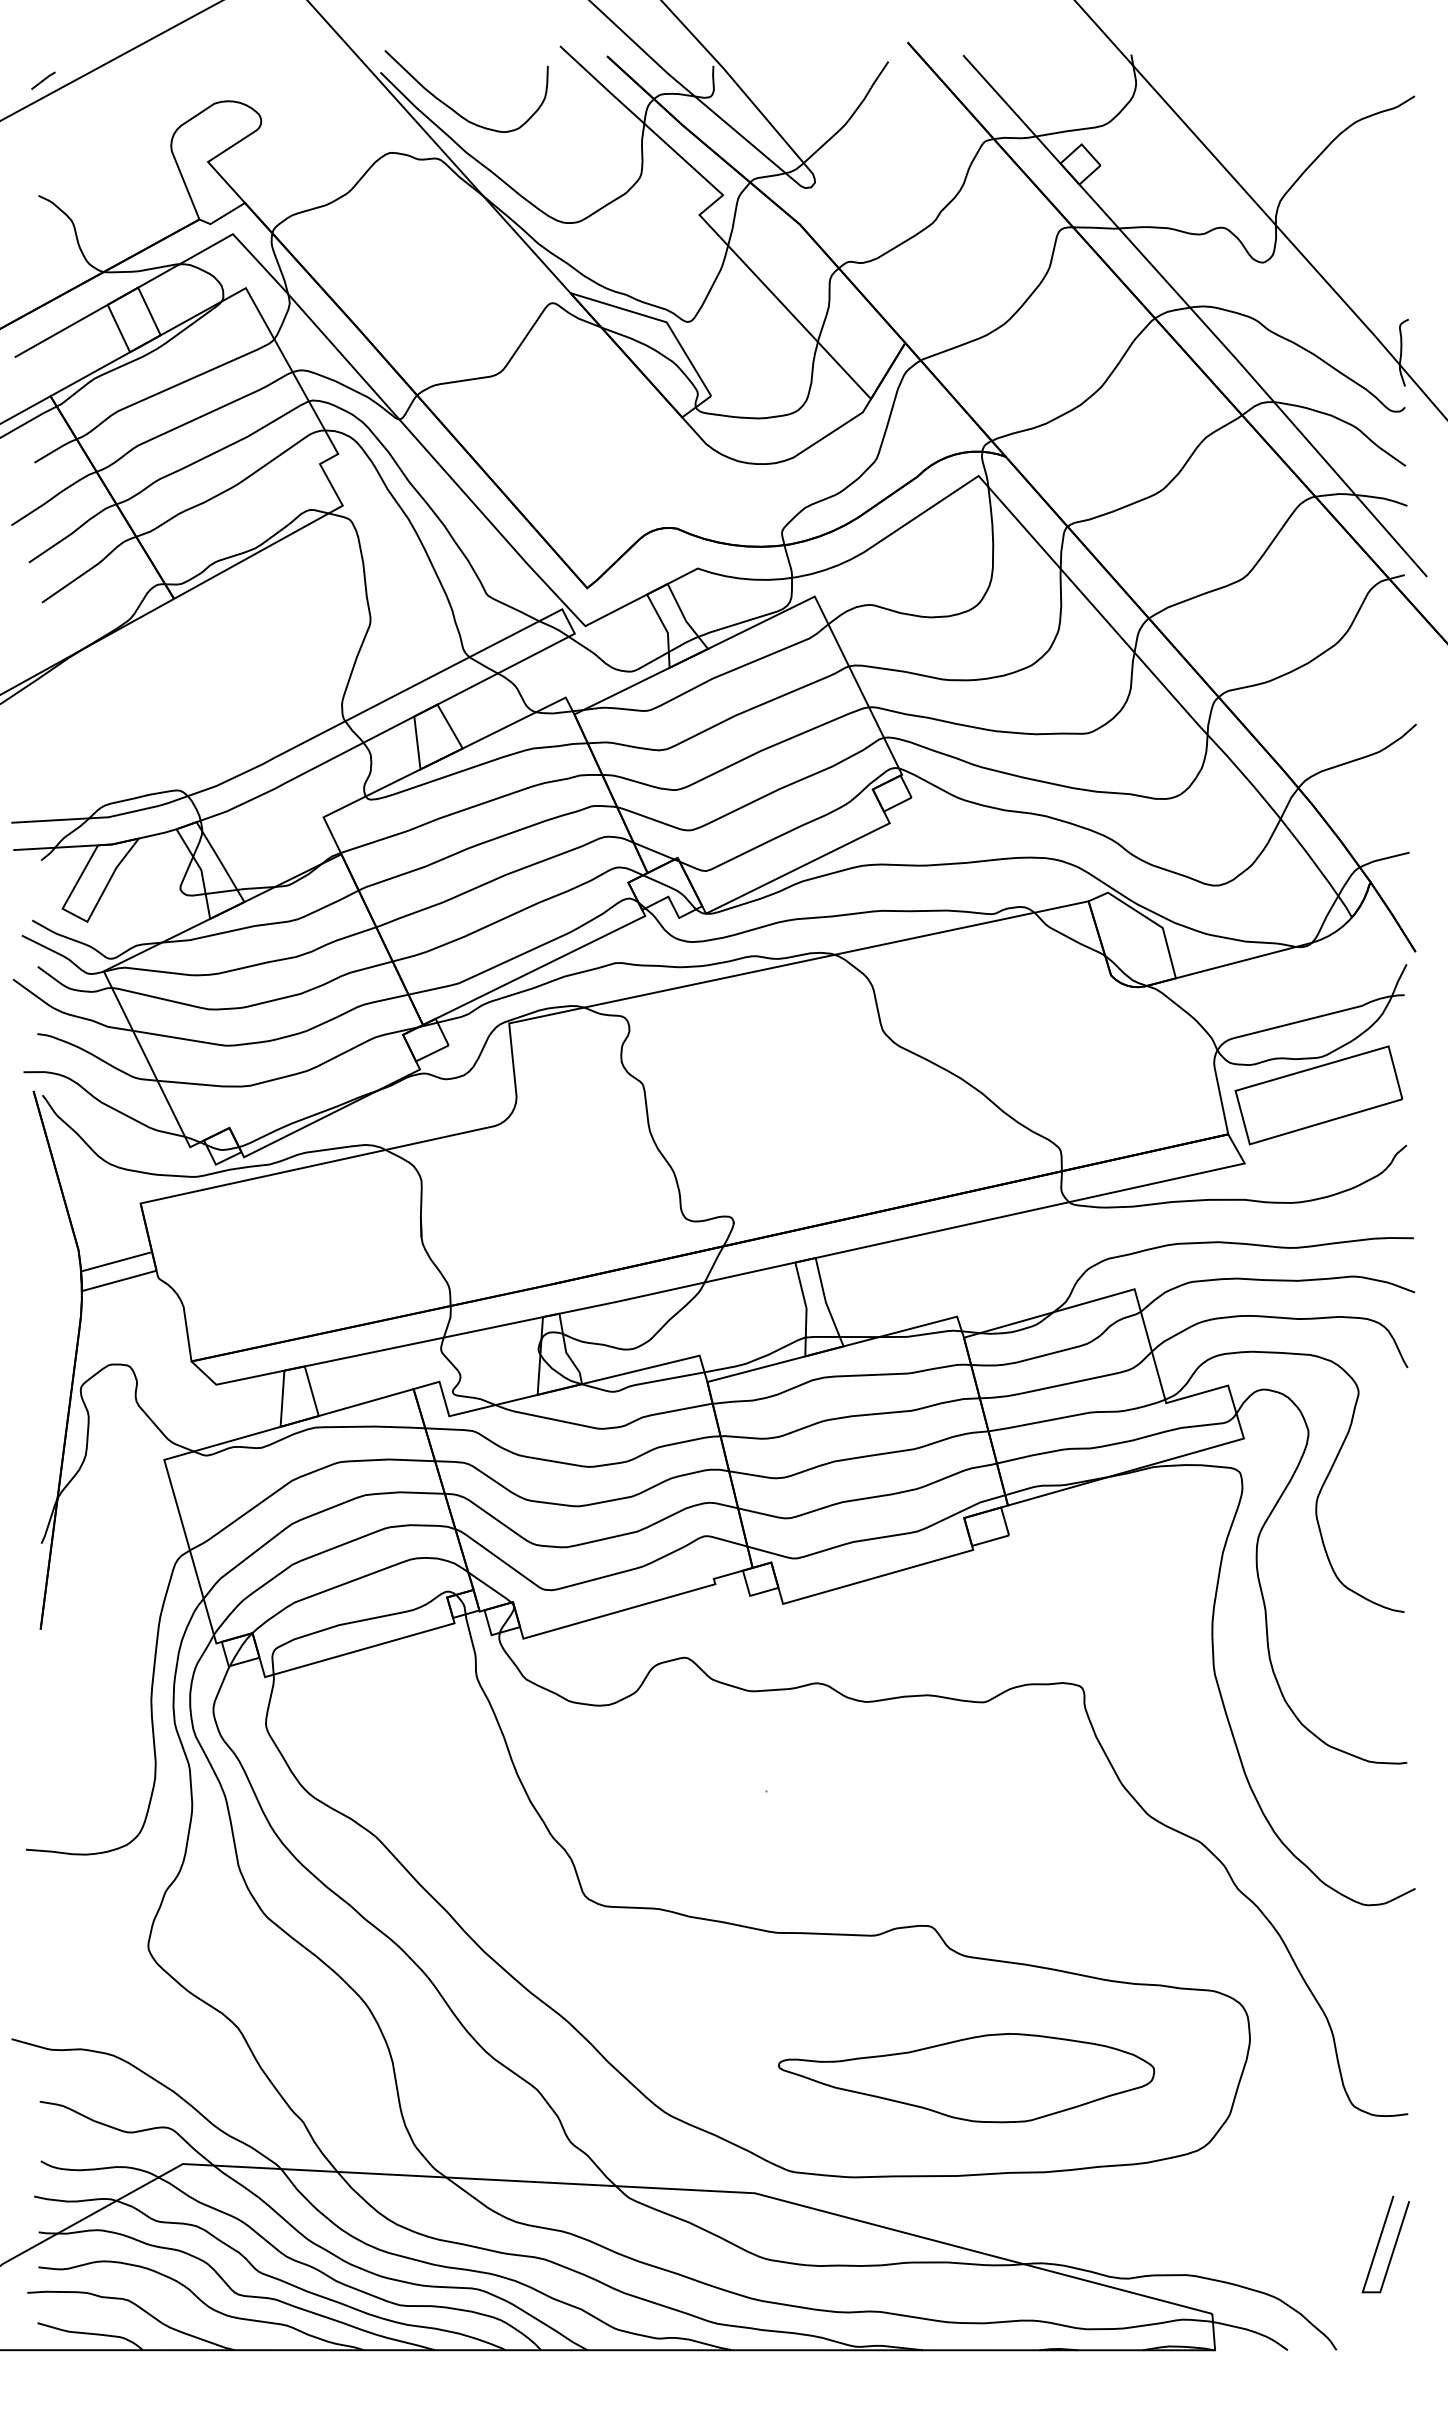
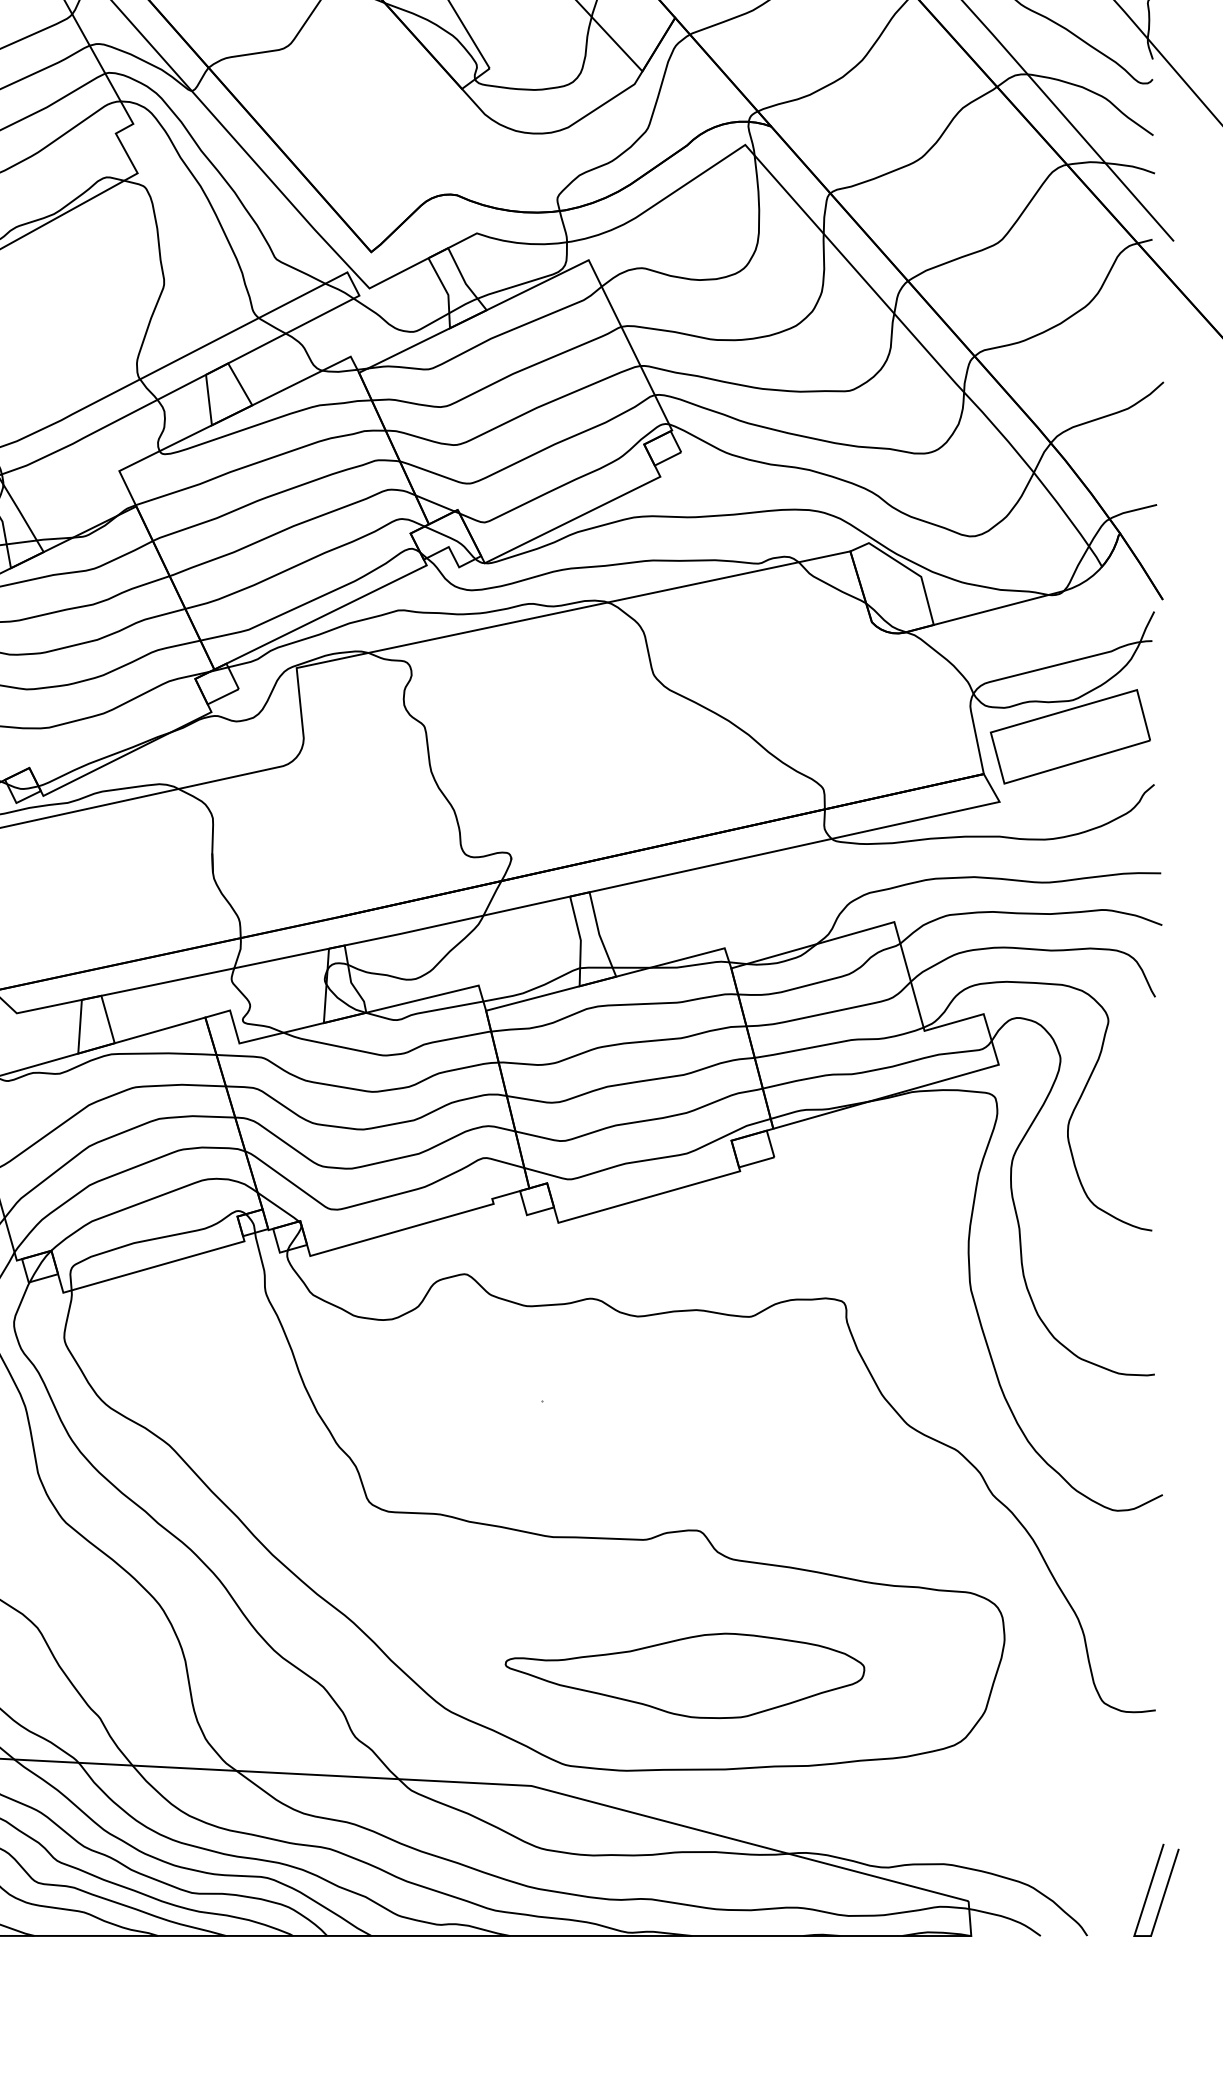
part: (966, 2078) -> (684, 1676), moved
line: (1379, 2243) -> (1150, 1889), moved

